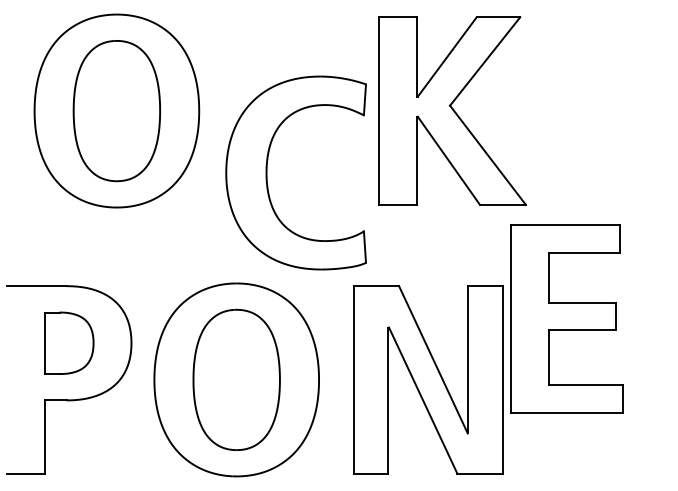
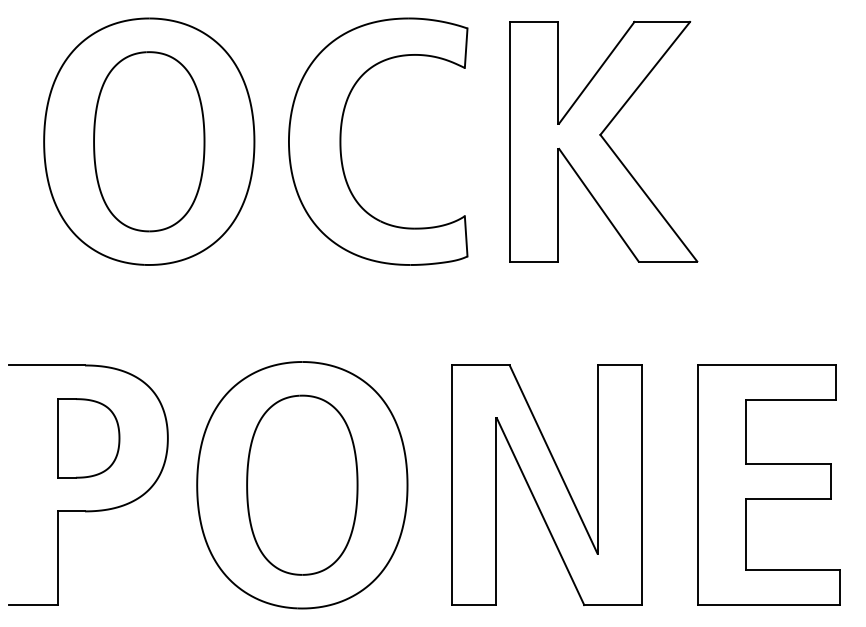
part: (452, 110) -> (603, 141), moved
part: (267, 172) -> (341, 141), moved
part: (566, 318) -> (768, 484), moved

